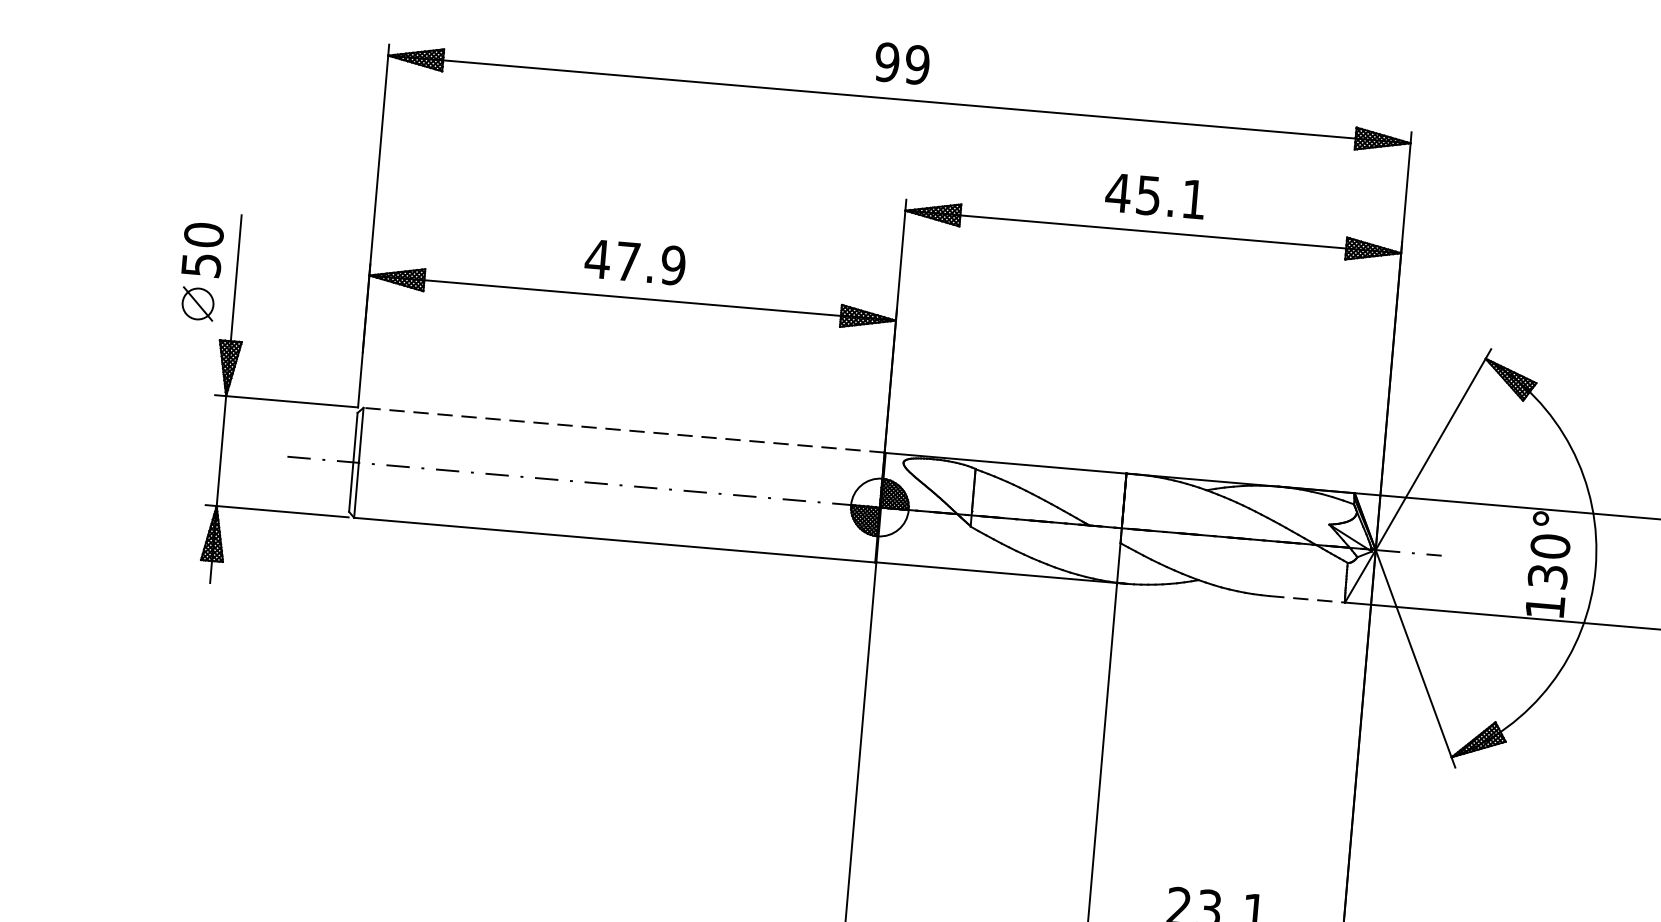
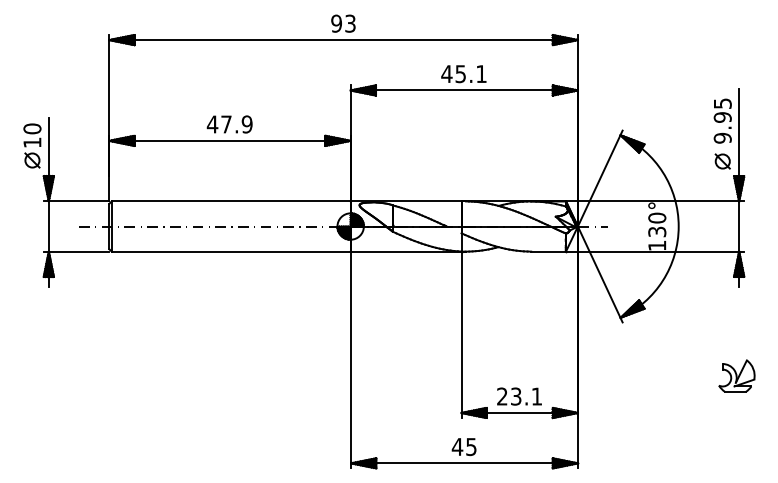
text: (917, 64) -> (350, 23), 99 -> 93
text: (201, 264) -> (32, 142), 50 -> 10
line: (622, 430) -> (230, 201), dashed -> solid
line: (1309, 599) -> (549, 251), dashed -> solid

